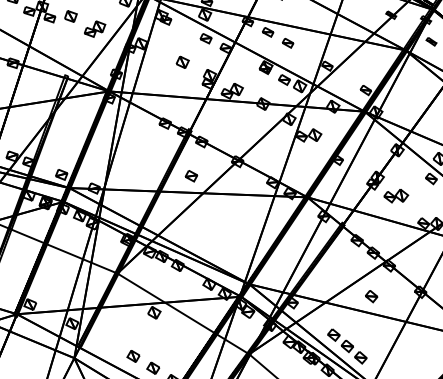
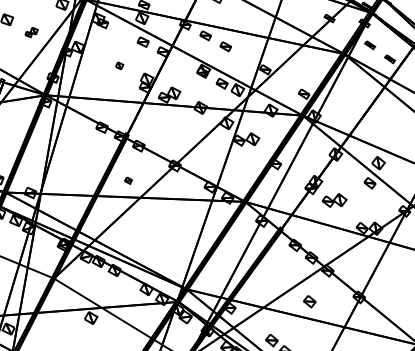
part: (95, 28) -> (31, 31), size x0.6
part: (182, 61) -> (119, 65), size x0.6
part: (191, 176) -> (128, 180), size x0.6

